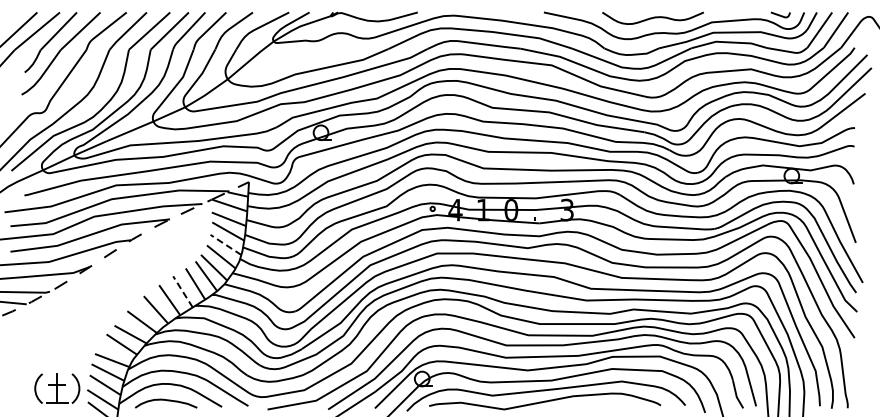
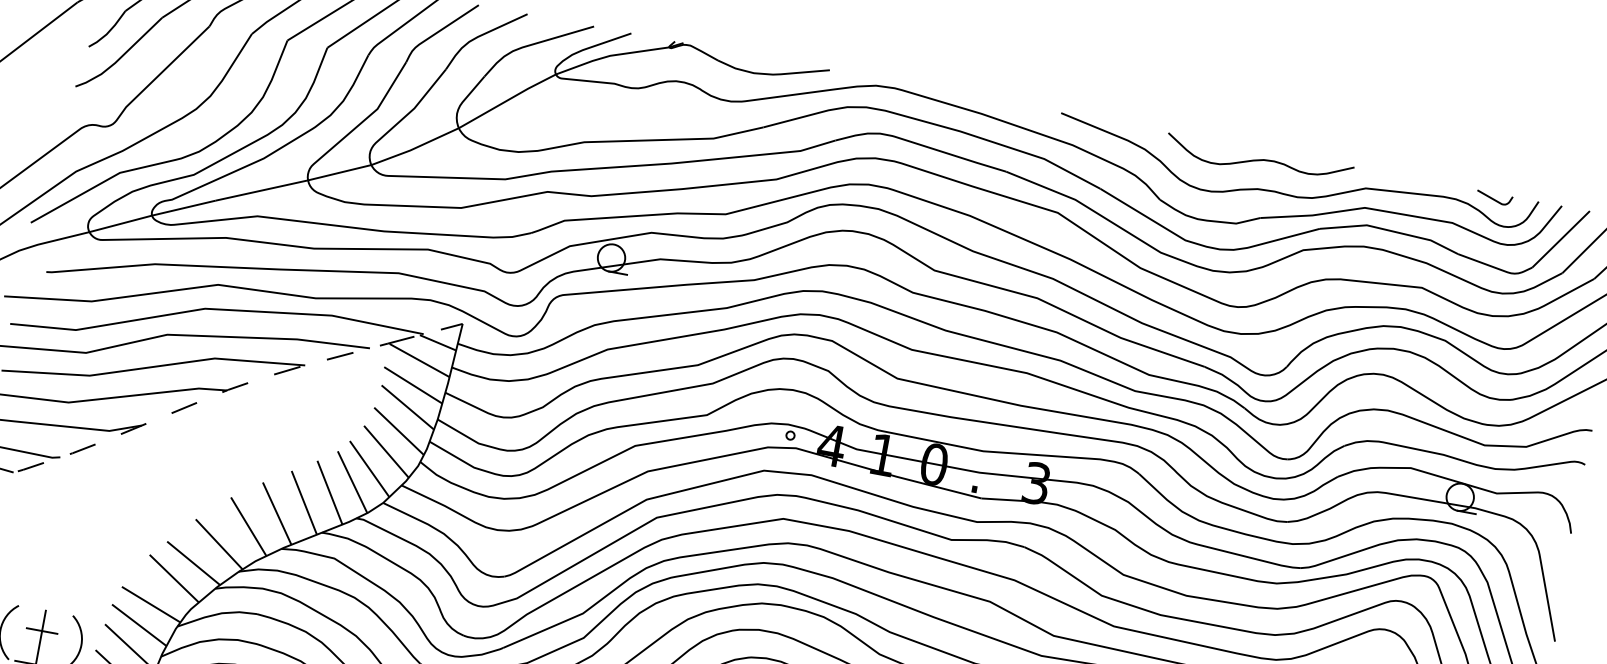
line: (225, 244) -> (398, 430), dashed -> solid
line: (182, 291) -> (303, 501), dashed -> solid

